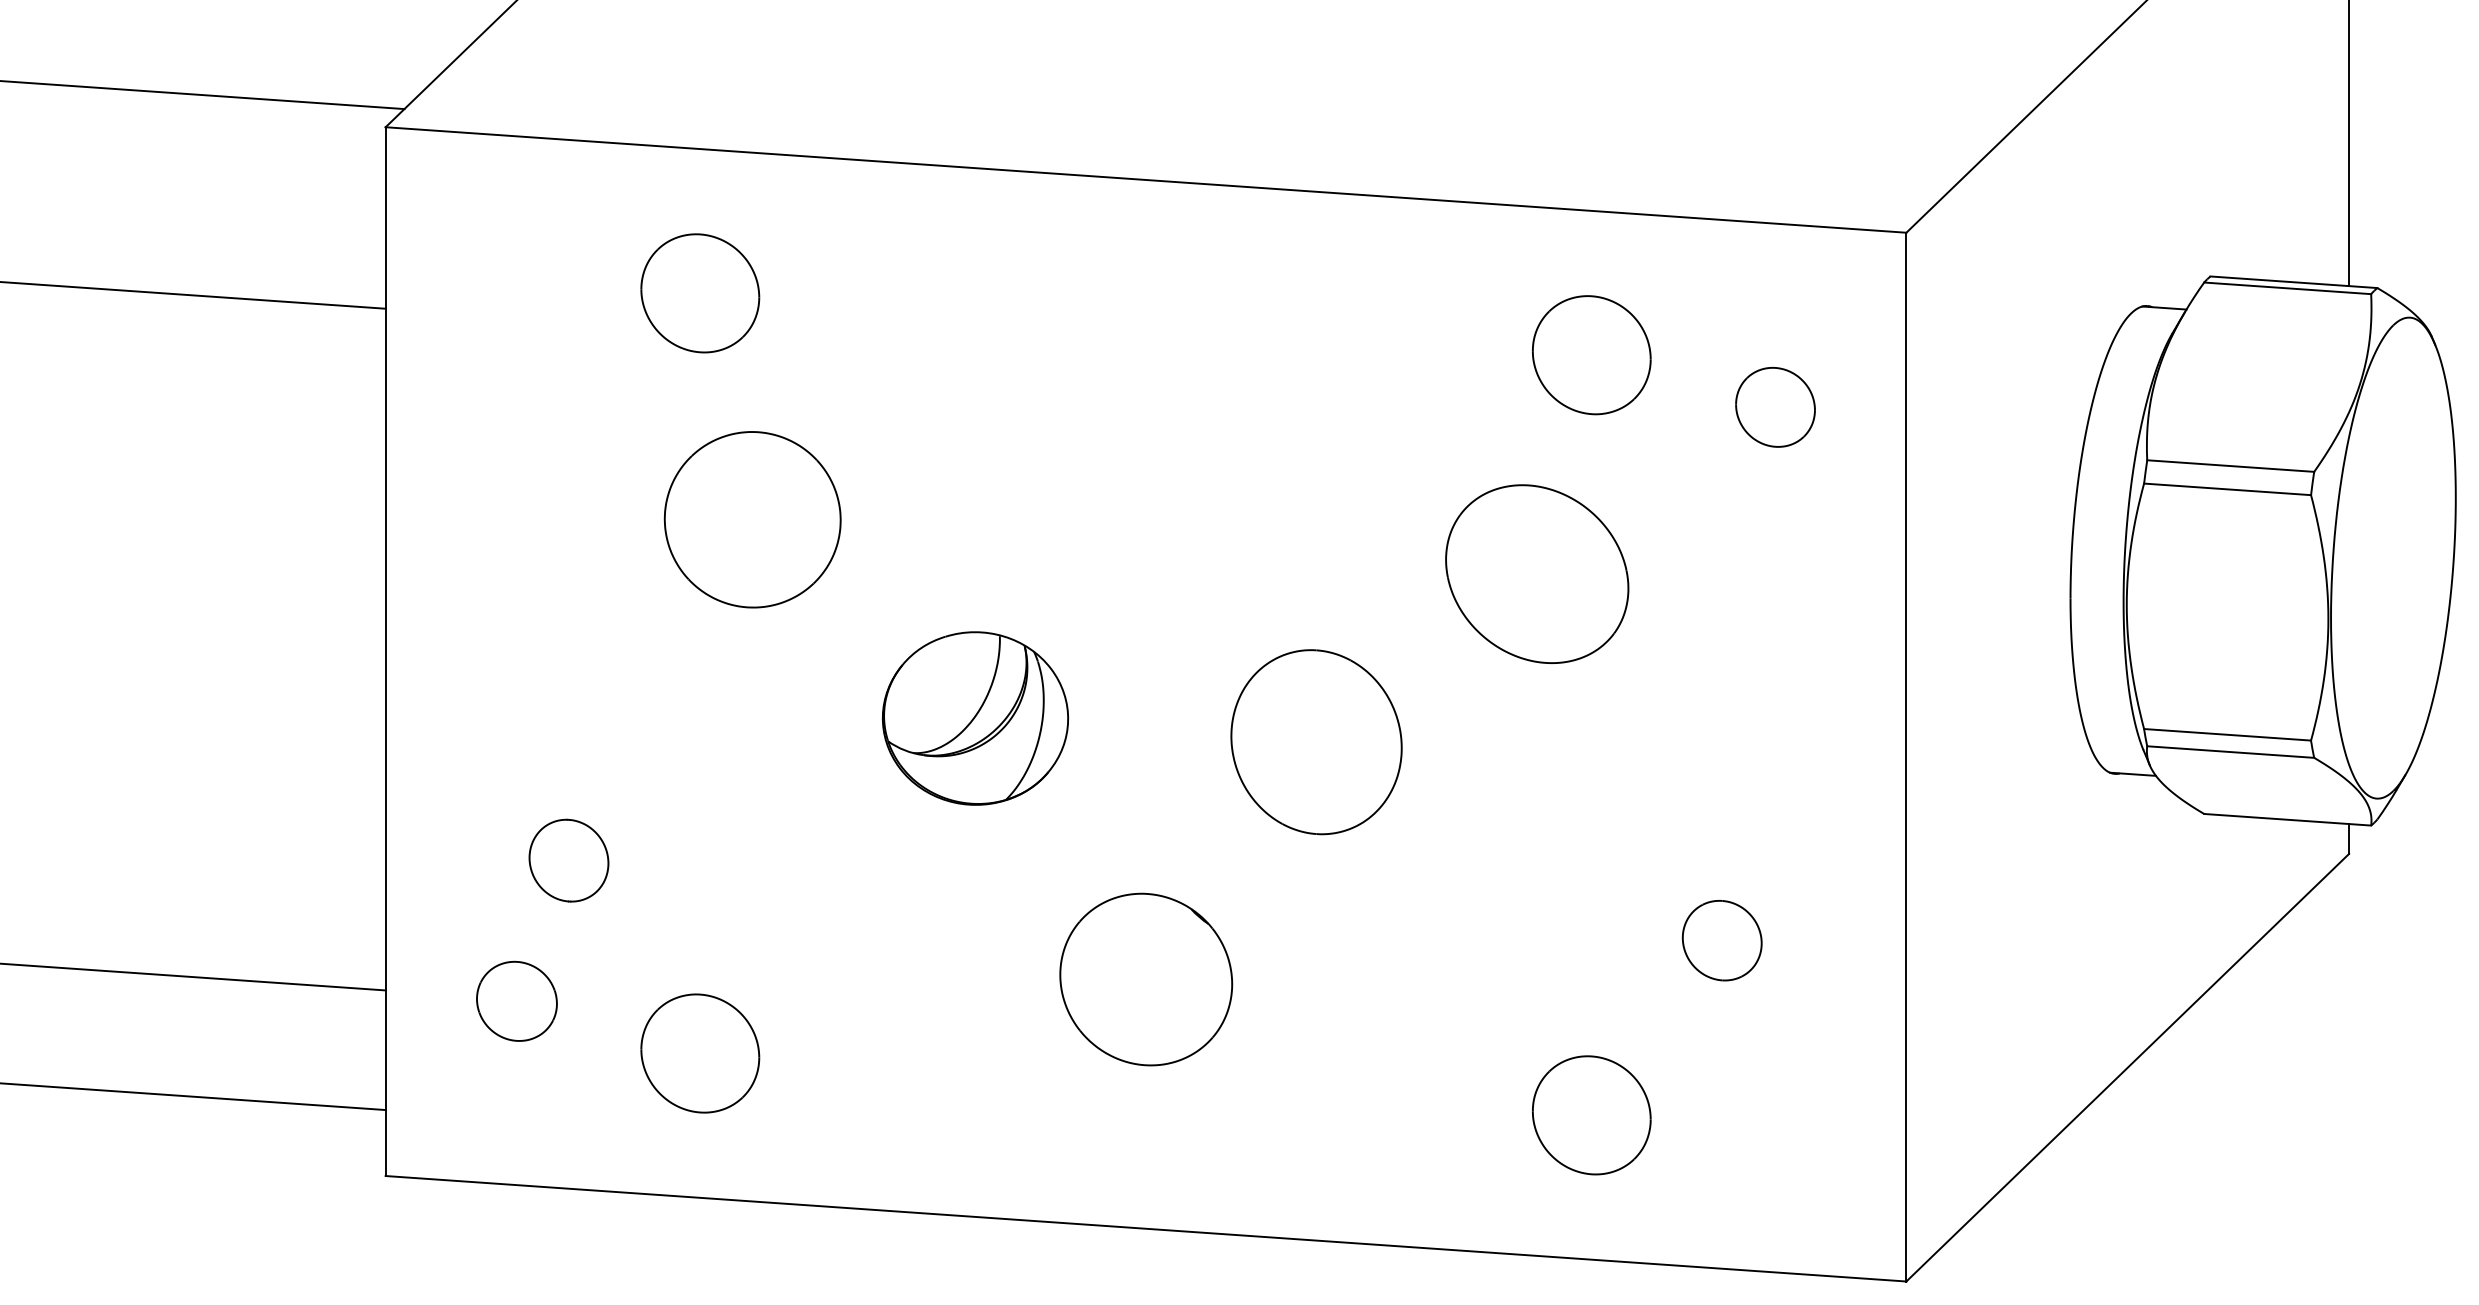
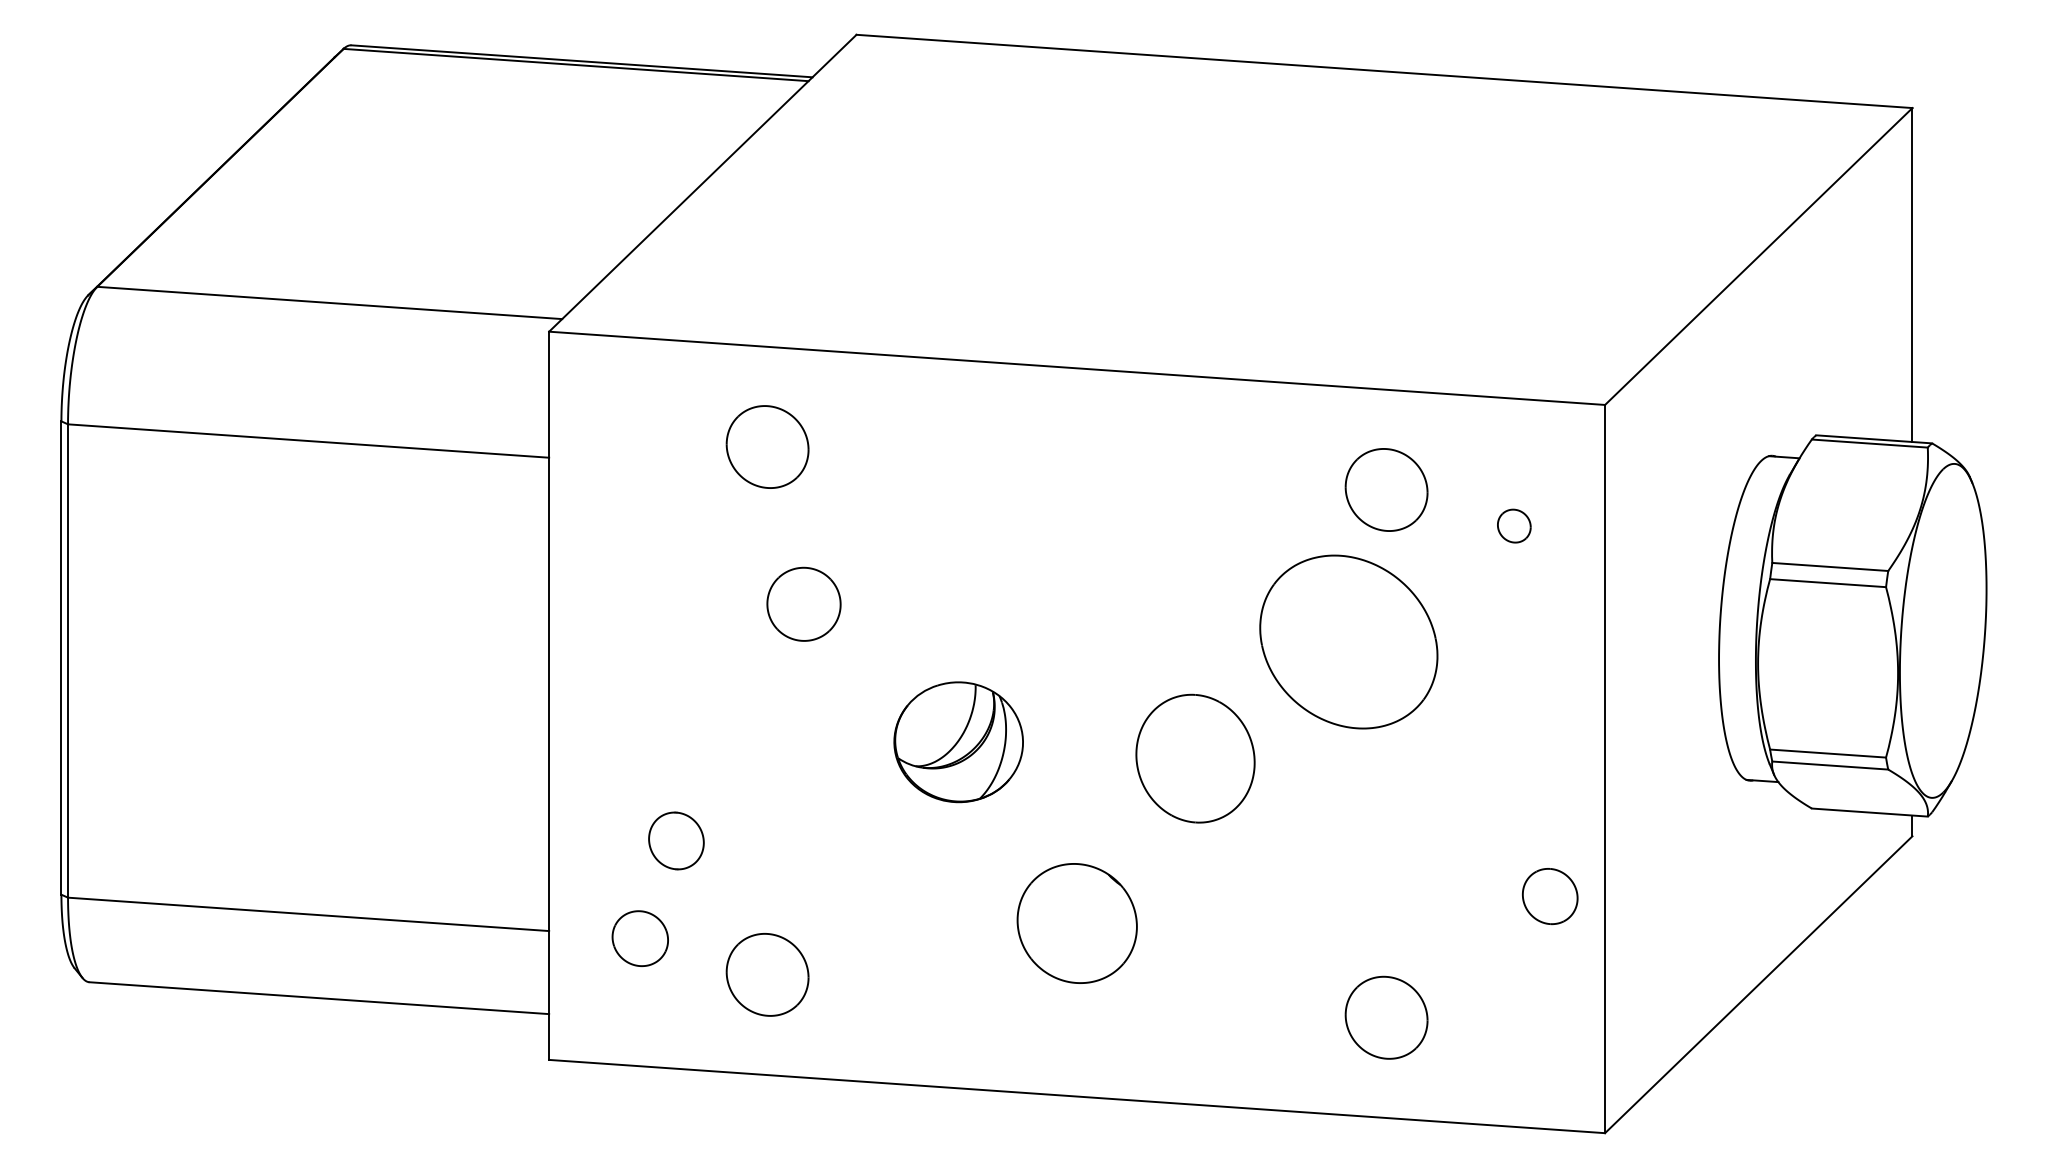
part: (1775, 406) -> (1514, 525), size x0.6
part: (751, 520) -> (803, 604), size x0.6
part: (1536, 573) -> (1348, 641), size x1.4
part: (1722, 940) -> (1550, 896), moved

